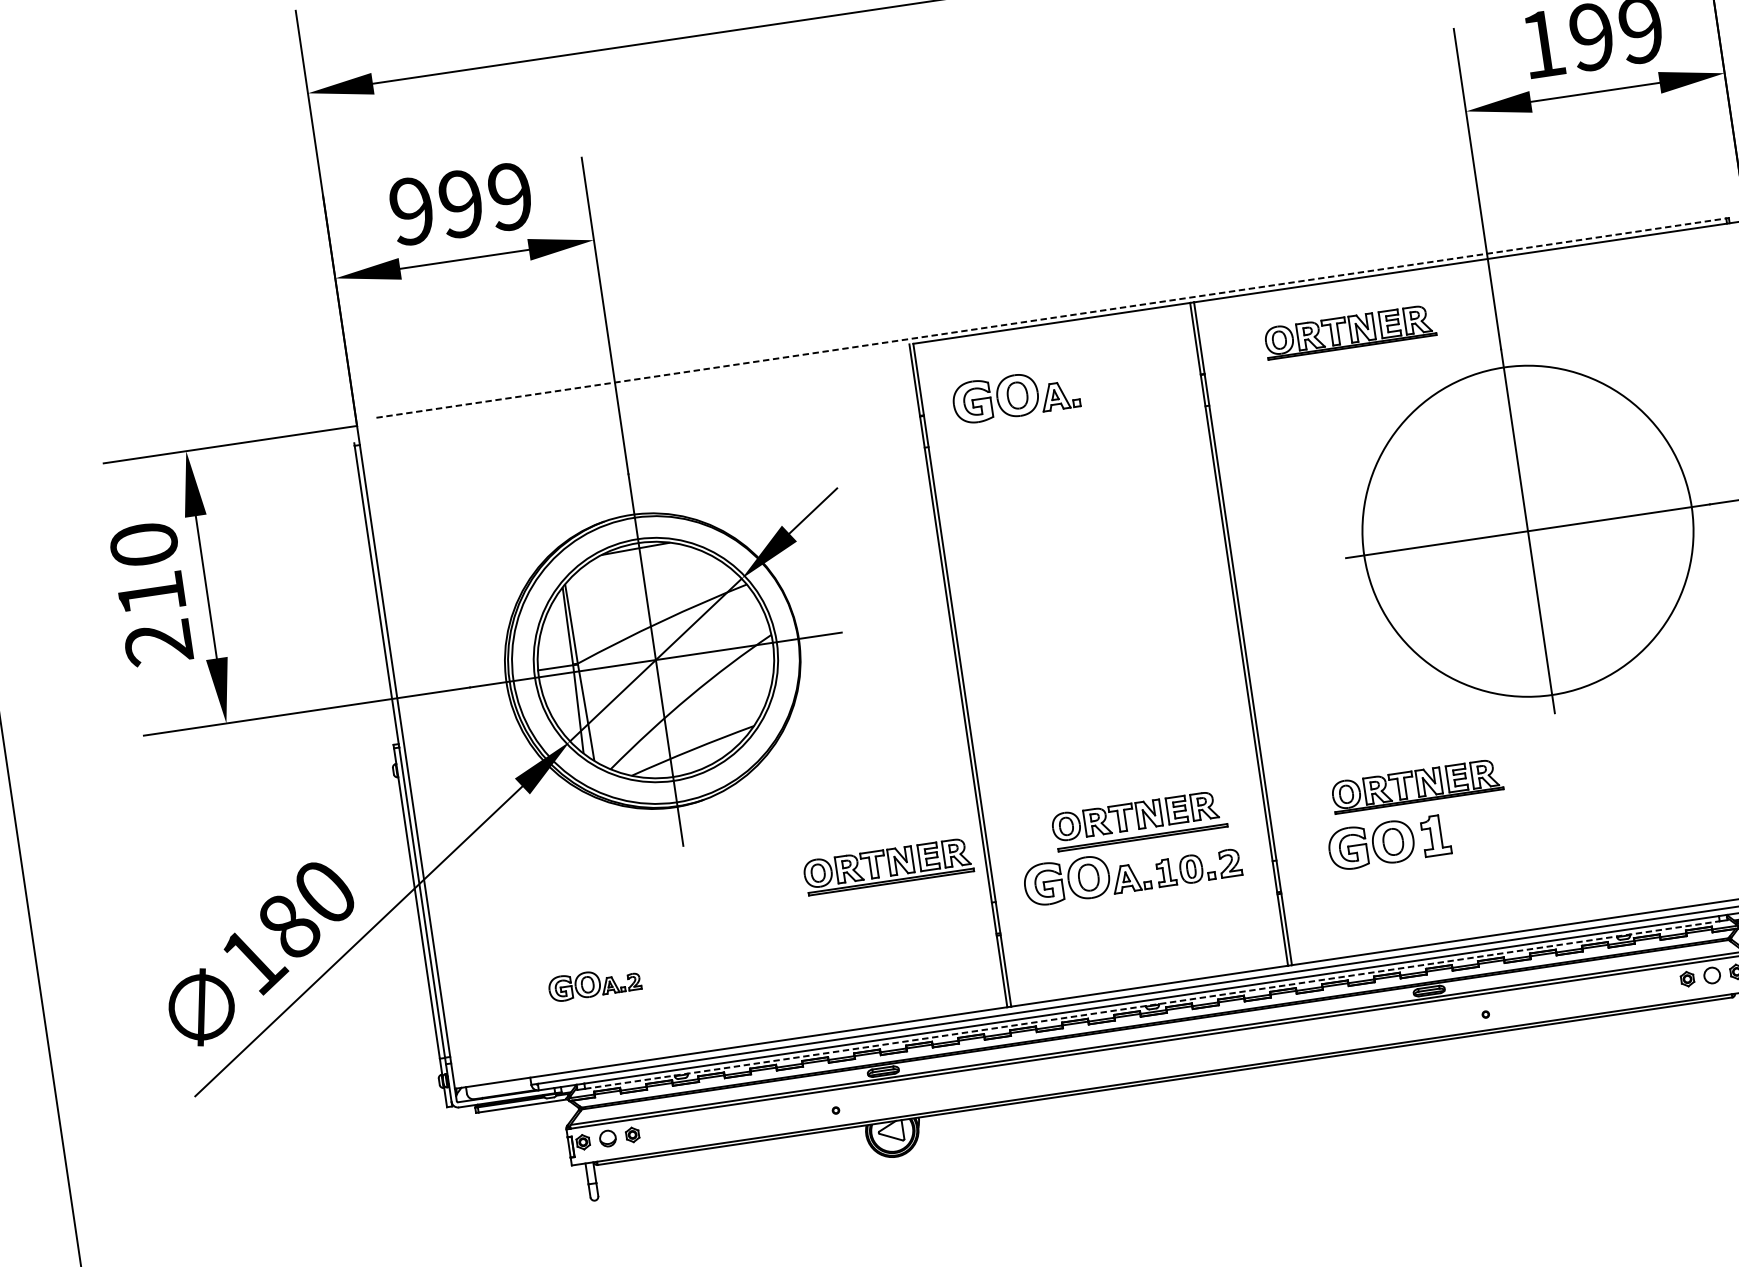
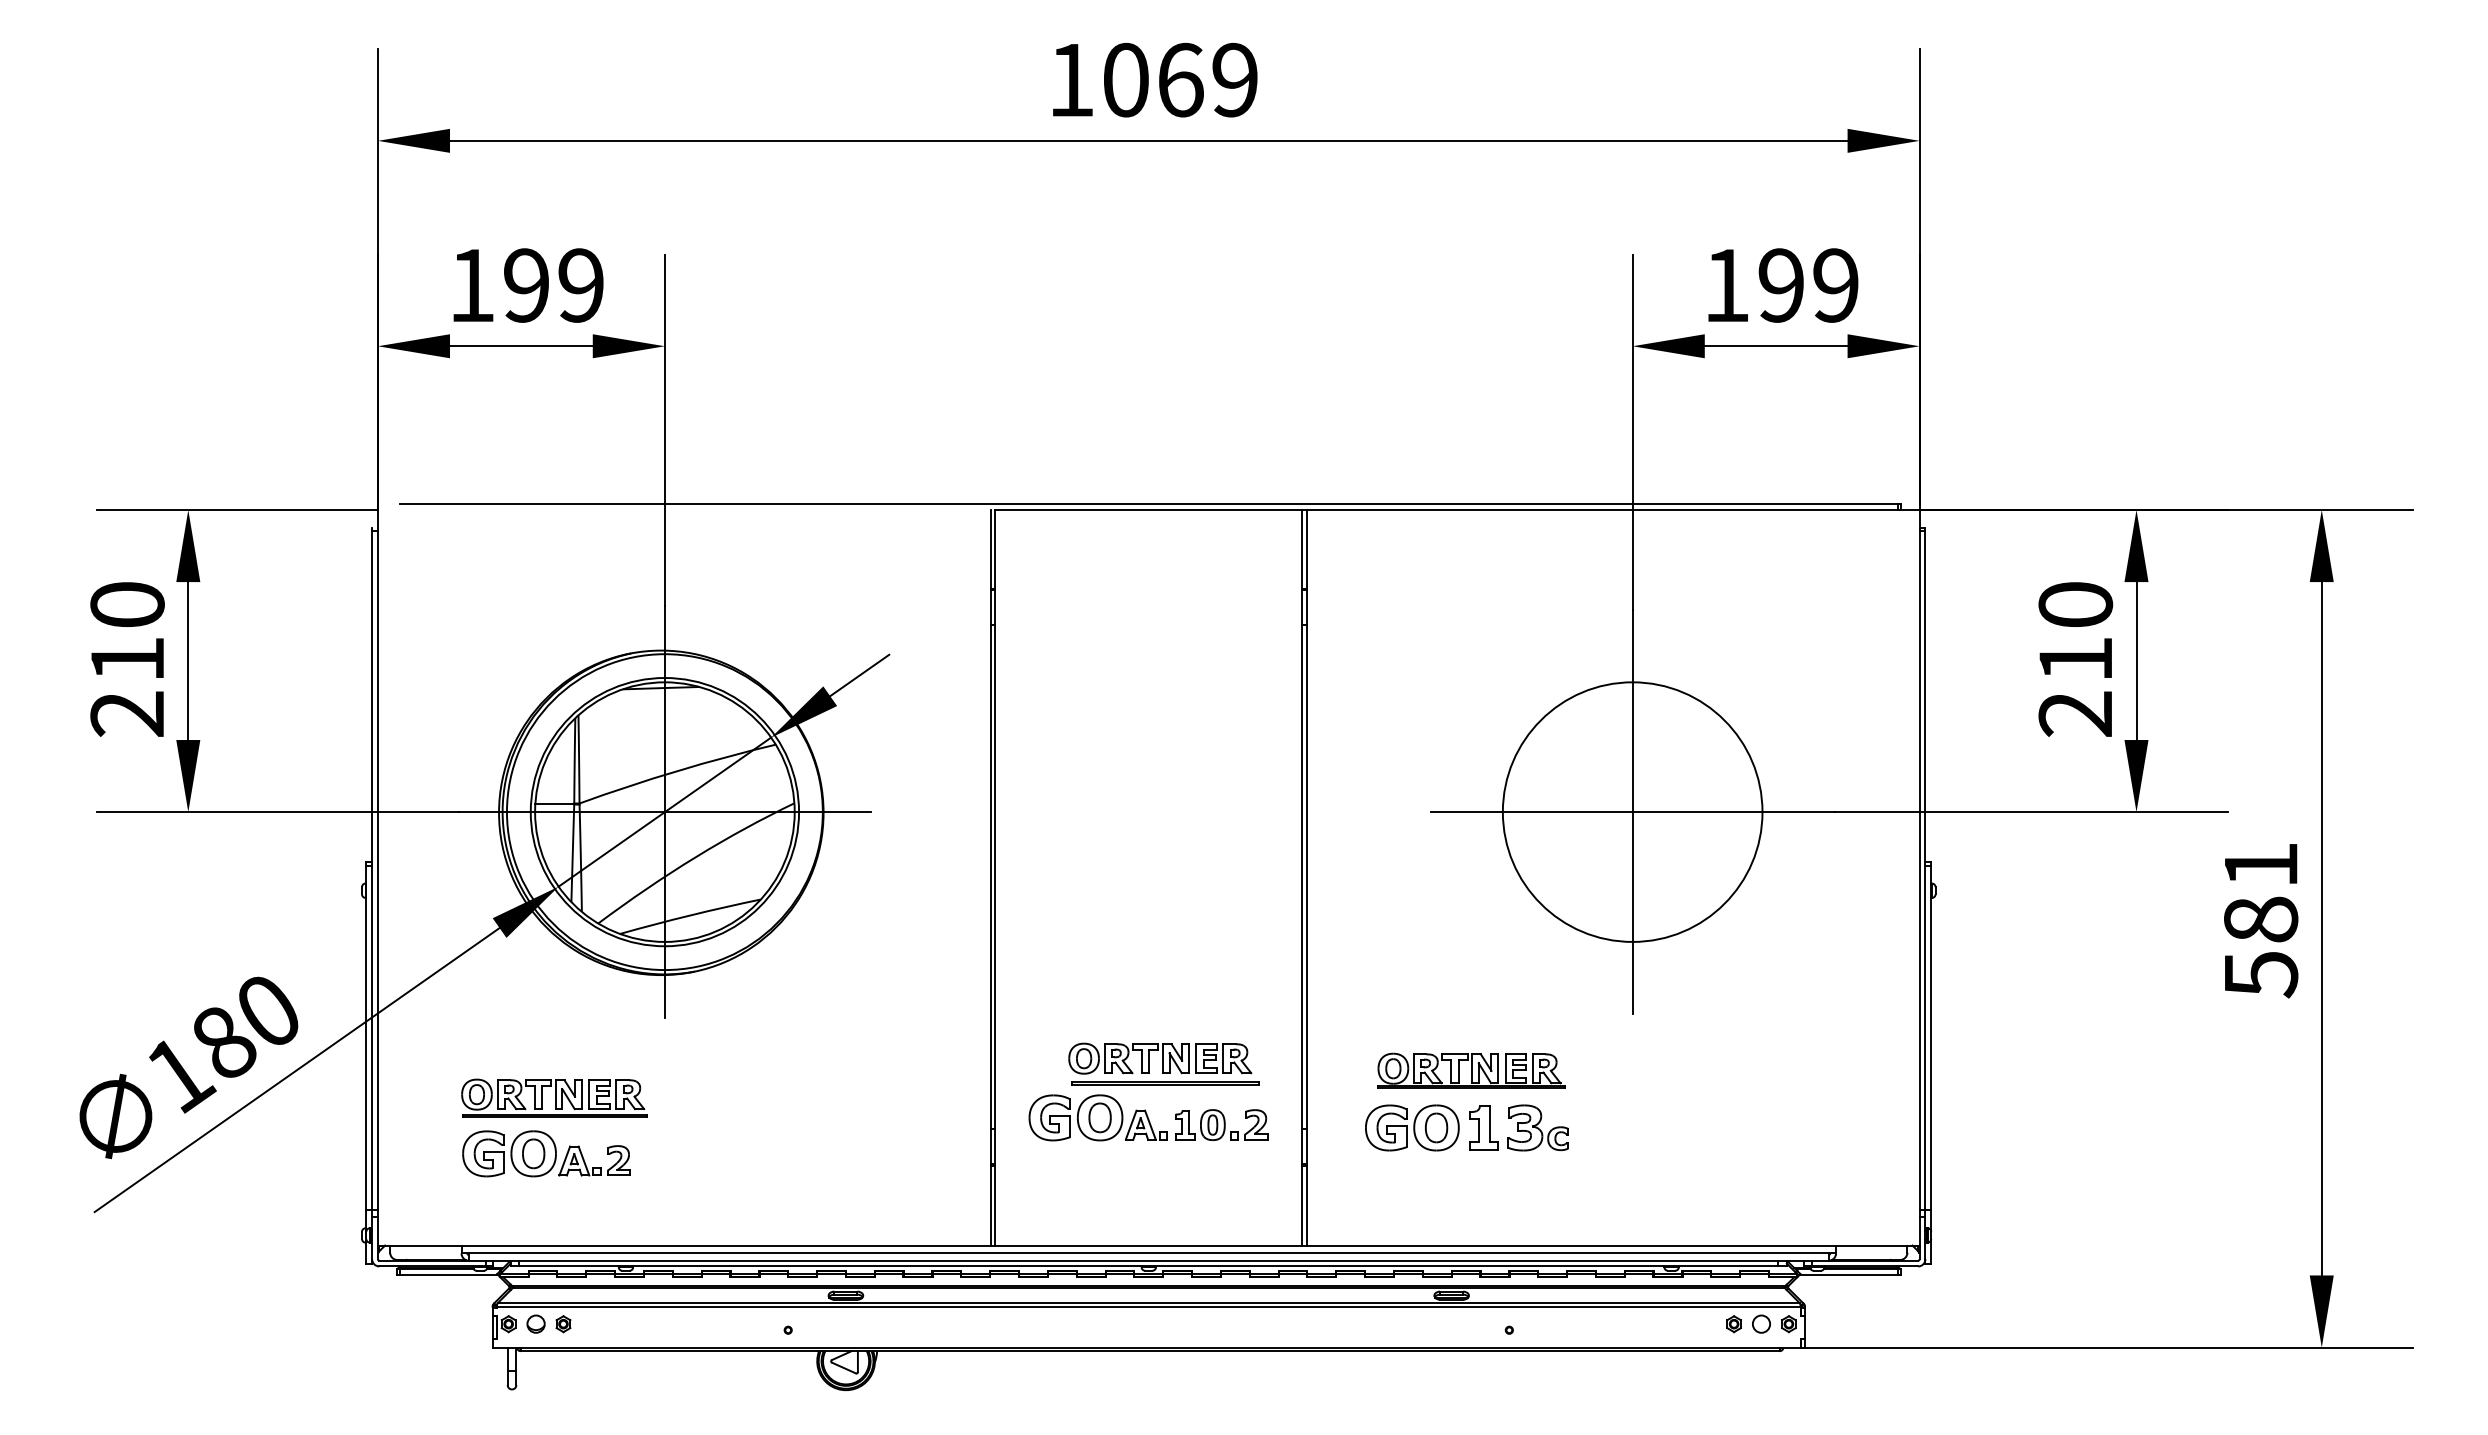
text: (411, 211) -> (471, 285), 999 -> 199
line: (1051, 318) -> (1149, 504), dashed -> solid
part: (1350, 331) -> (1471, 566), removed
part: (1015, 395) -> (1097, 582), removed
circle: (1527, 530) -> (1632, 811), size x0.71
part: (1484, 828) -> (1537, 1127), added
part: (888, 865) -> (554, 1097), moved
part: (594, 983) -> (546, 1153), size x1.67
line: (1152, 1005) -> (1148, 1266), dashed -> solid

